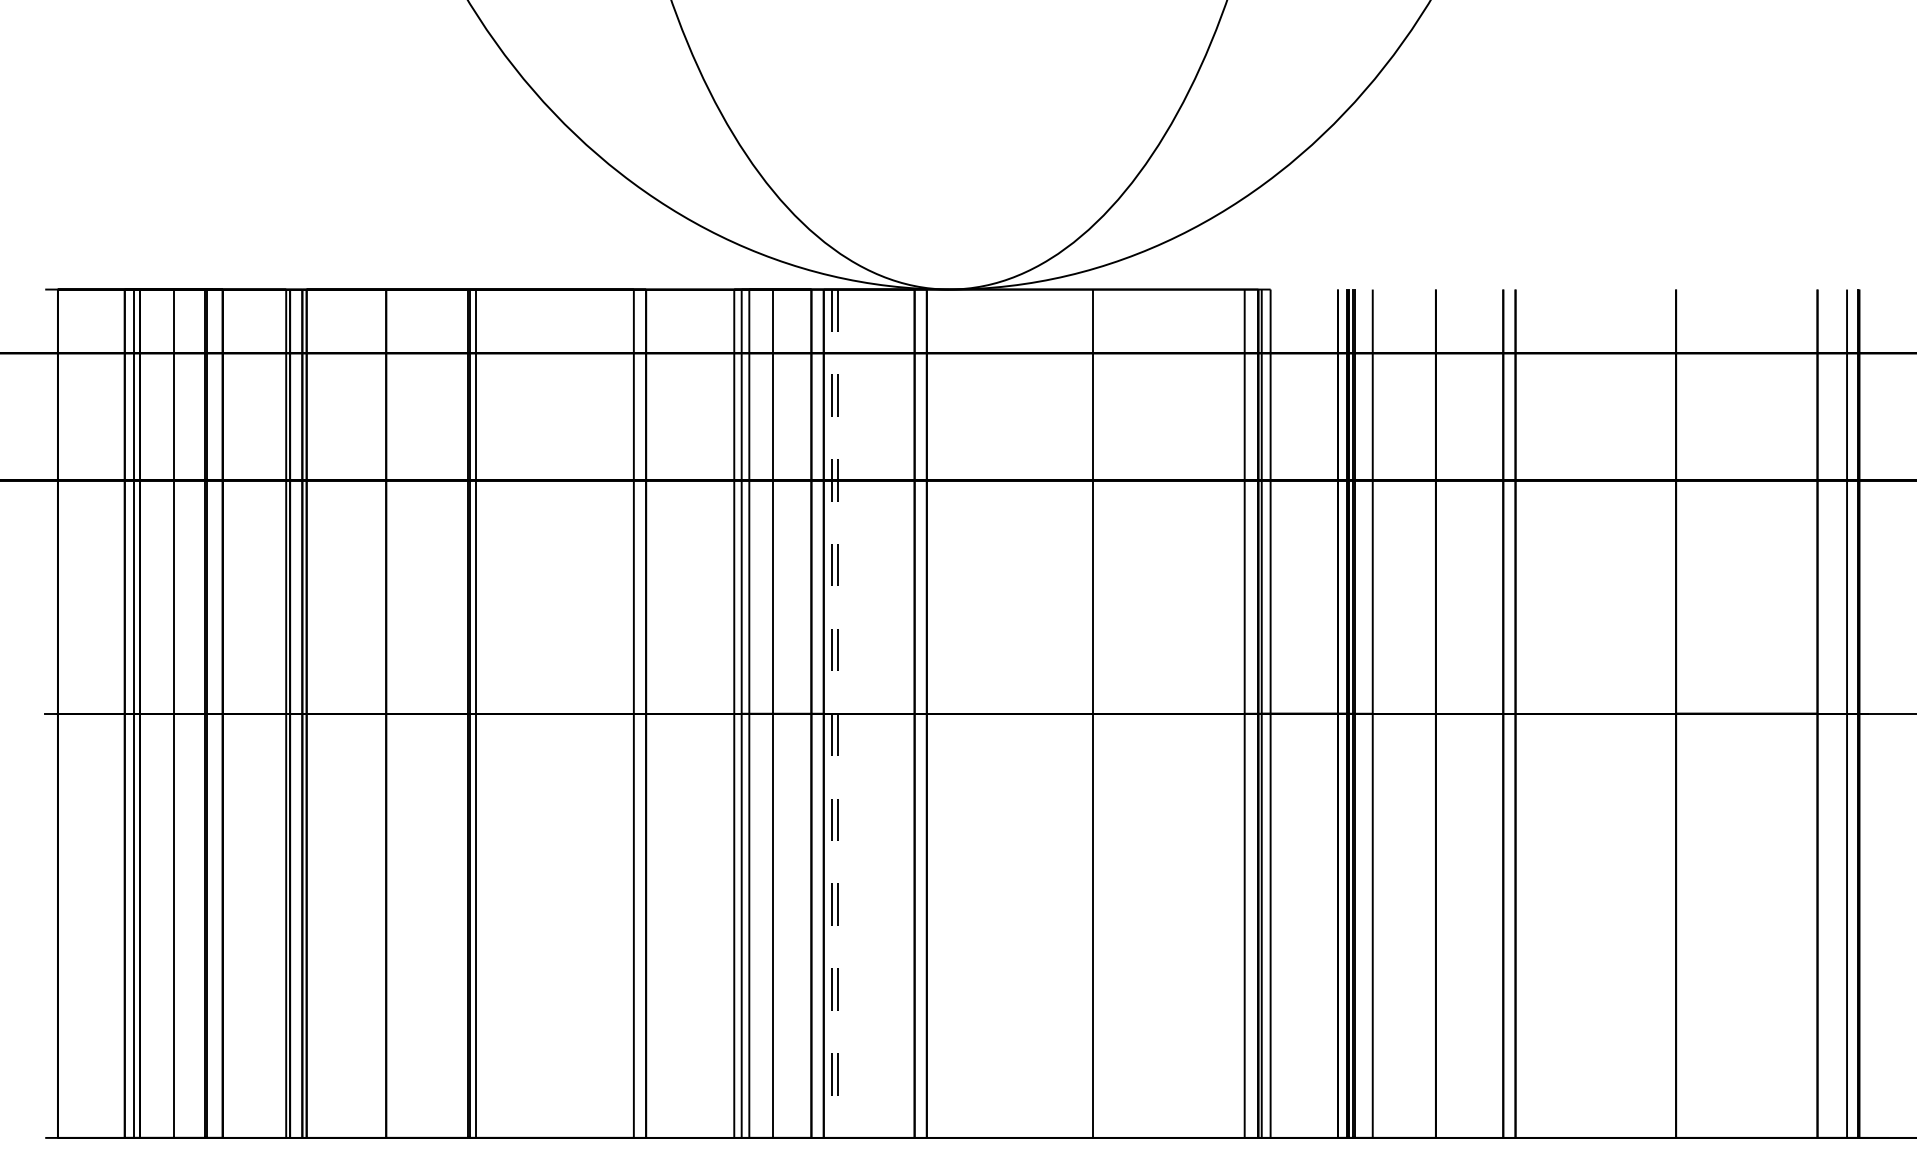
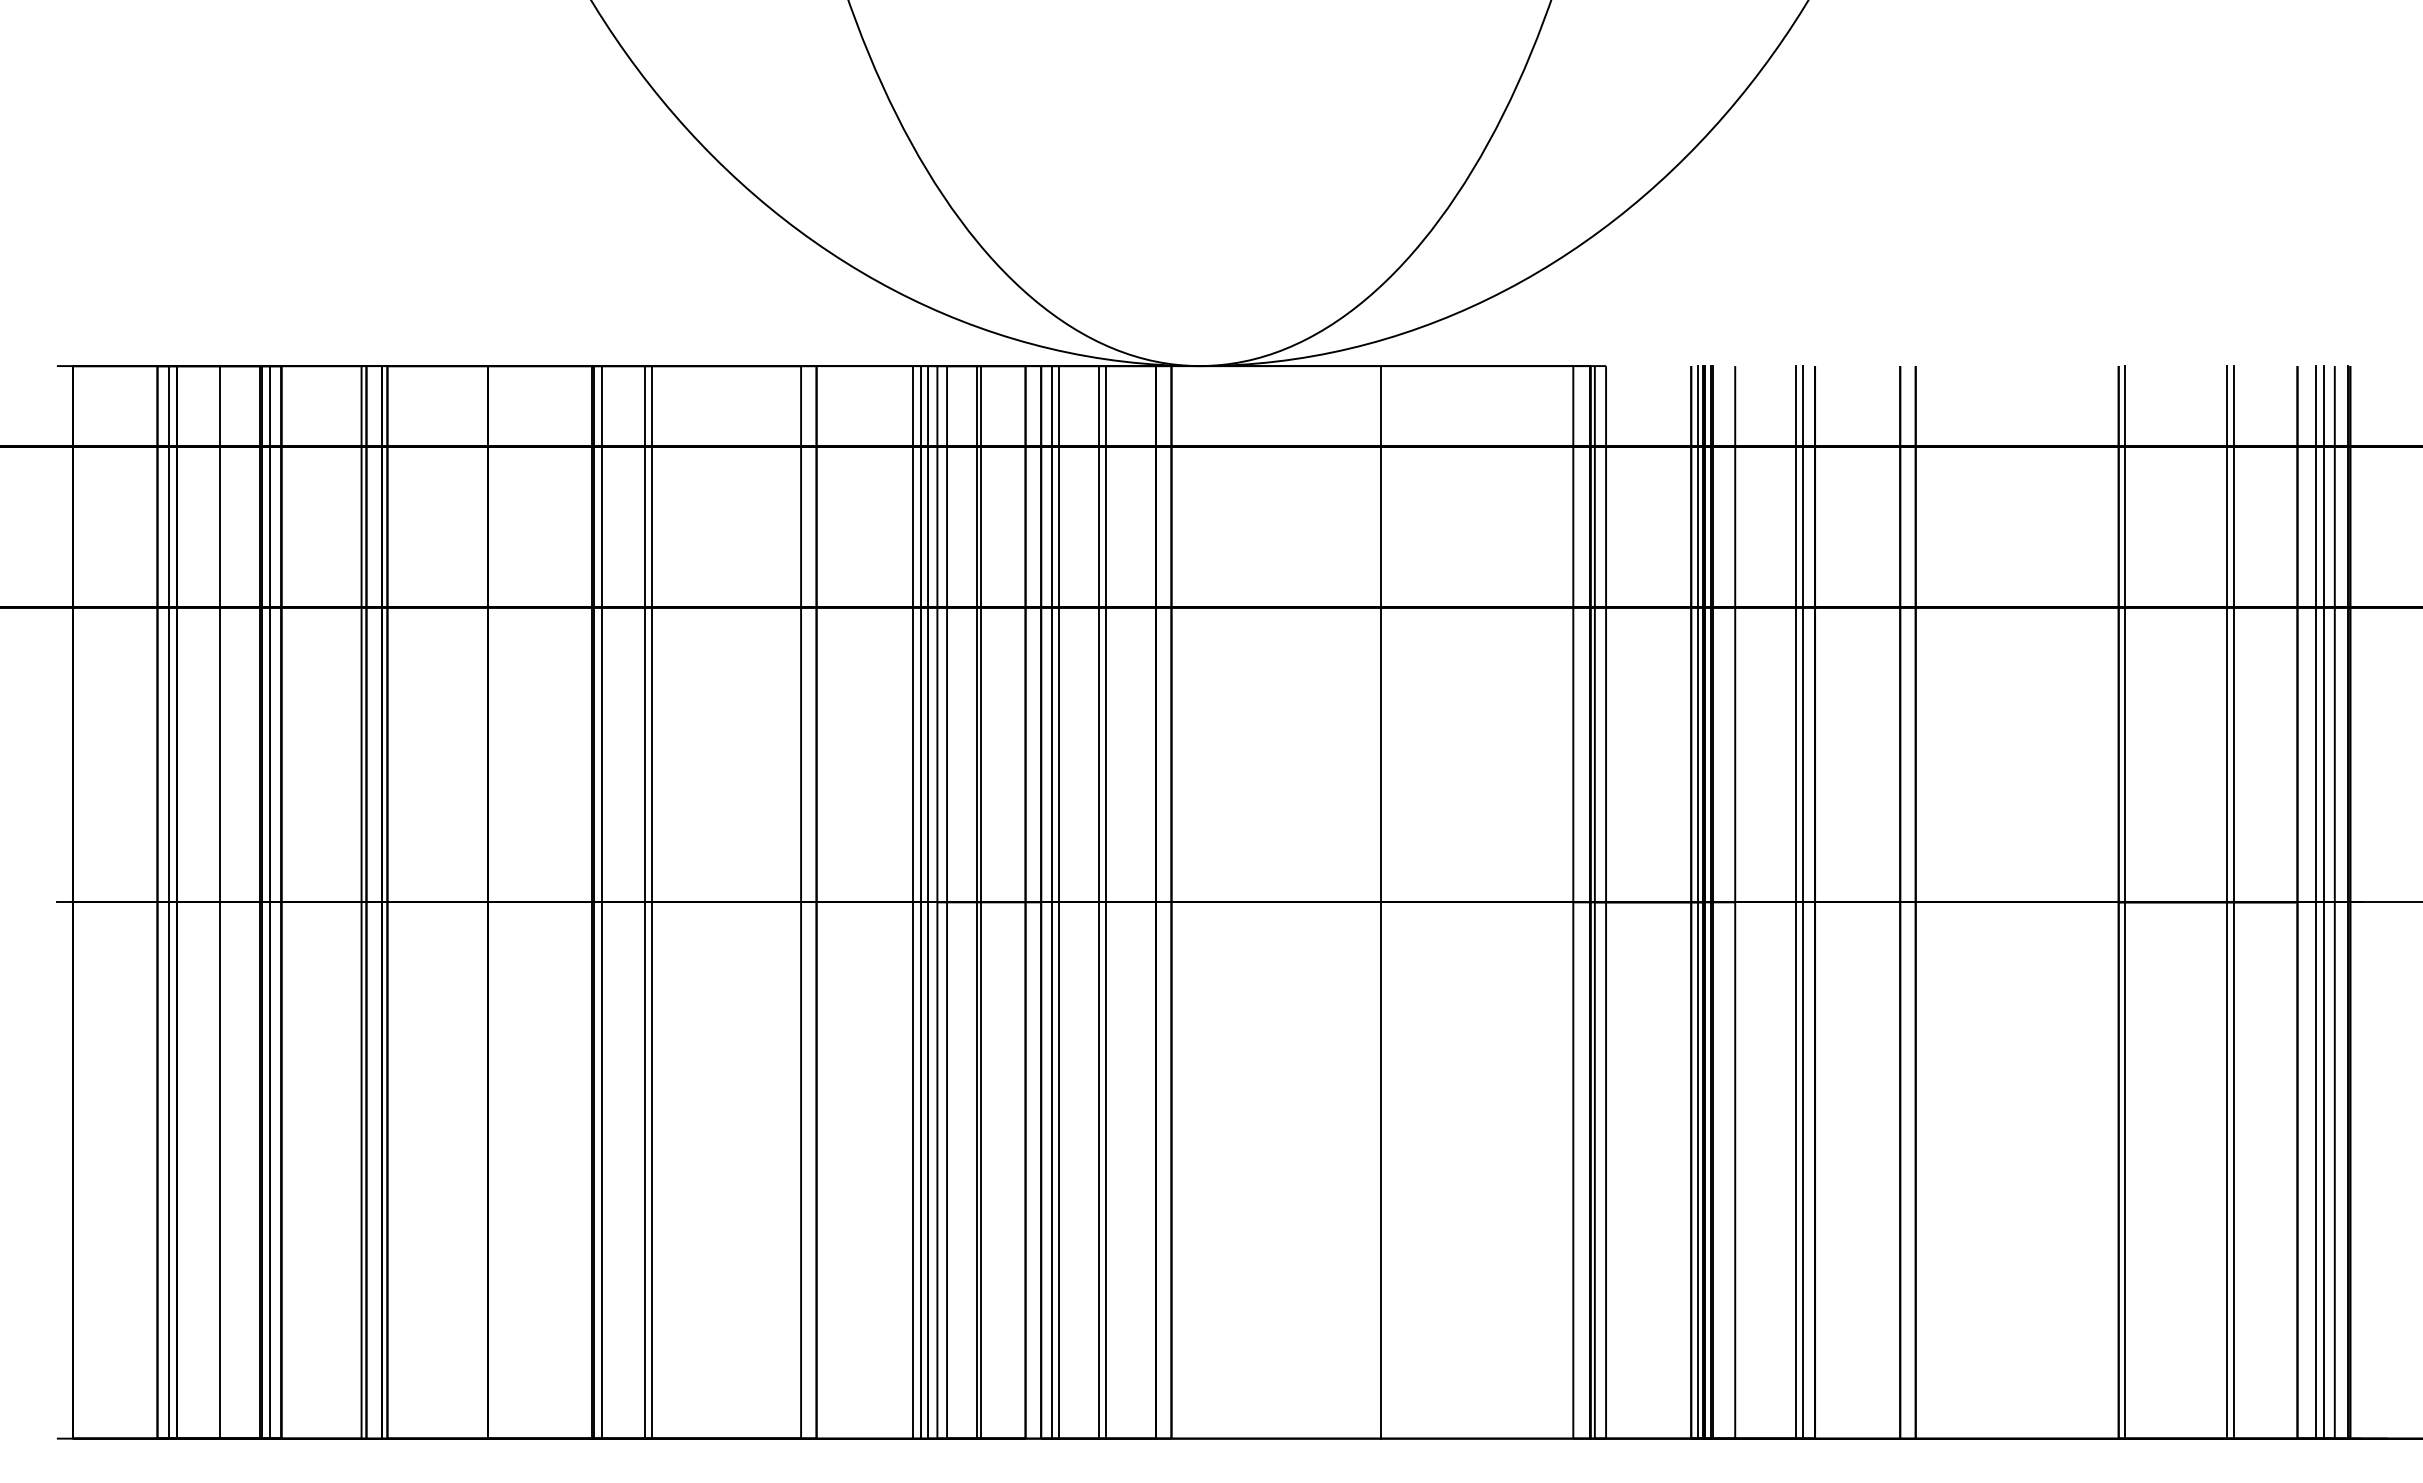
line: (213, 713) -> (269, 902), added
line: (510, 713) -> (644, 902), added
line: (516, 713) -> (652, 902), added
line: (722, 713) -> (913, 902), added
line: (729, 713) -> (921, 902), added
line: (776, 713) -> (981, 902), added
line: (831, 713) -> (1051, 902), dashed -> solid
line: (838, 713) -> (1059, 902), dashed -> solid
line: (869, 713) -> (1098, 902), added
line: (875, 713) -> (1106, 902), added
line: (1342, 713) -> (1697, 902), added
line: (1420, 713) -> (1795, 902), added
line: (1426, 713) -> (1803, 902), added
line: (1681, 713) -> (2125, 902), added
line: (1761, 713) -> (2226, 902), added
line: (1767, 713) -> (2234, 902), added
line: (1832, 713) -> (2316, 902), added
line: (1838, 713) -> (2323, 902), added

